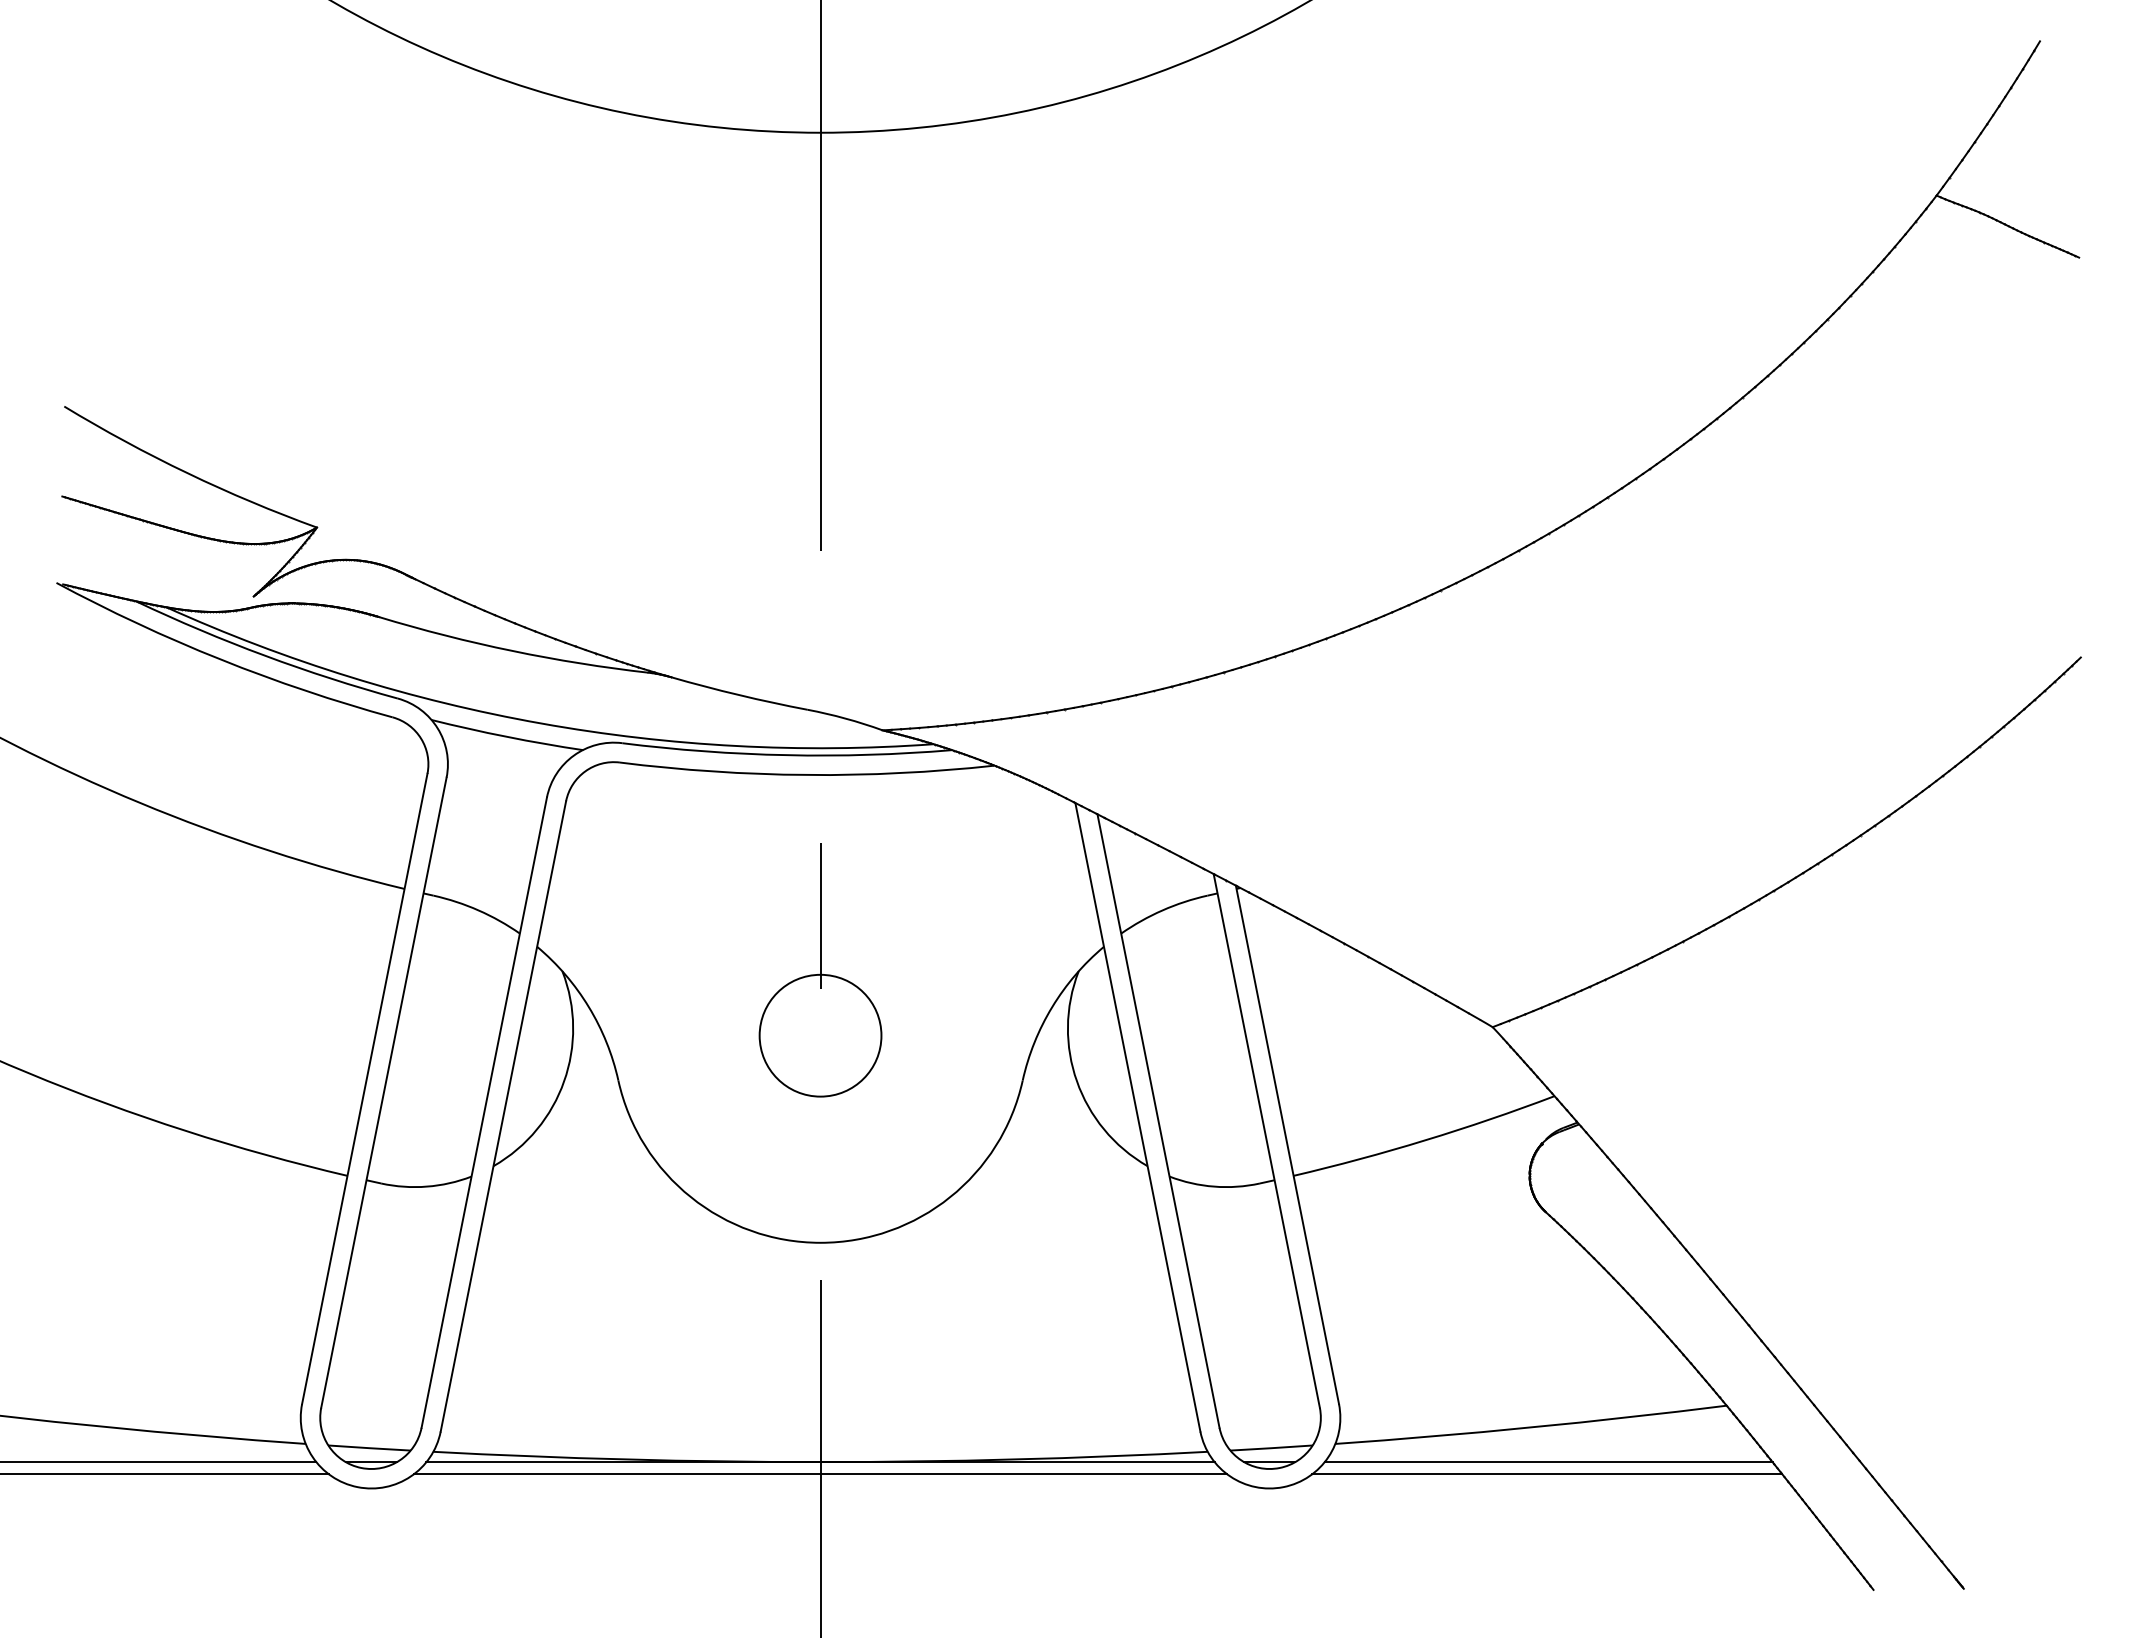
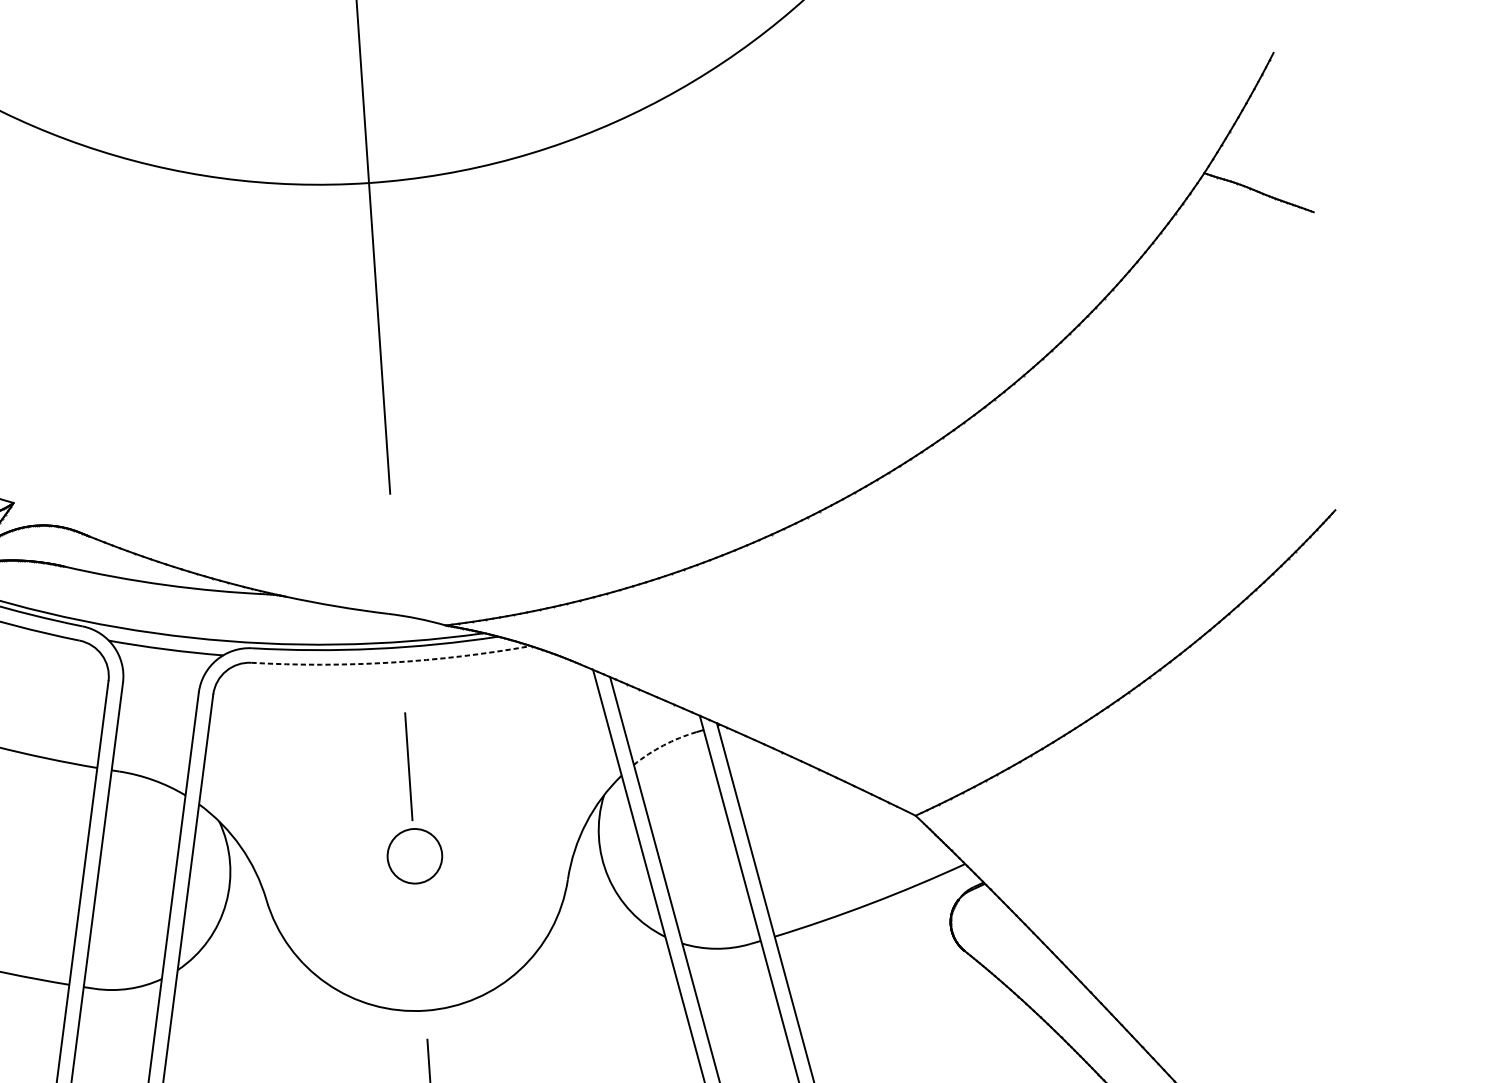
arc: (806, 775) -> (391, 662), solid -> dashed
arc: (1162, 910) -> (663, 745), solid -> dashed
circle: (820, 1035) -> (414, 856), size x0.6

